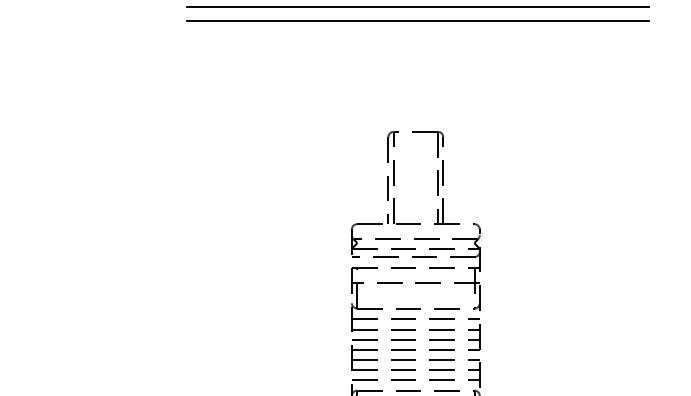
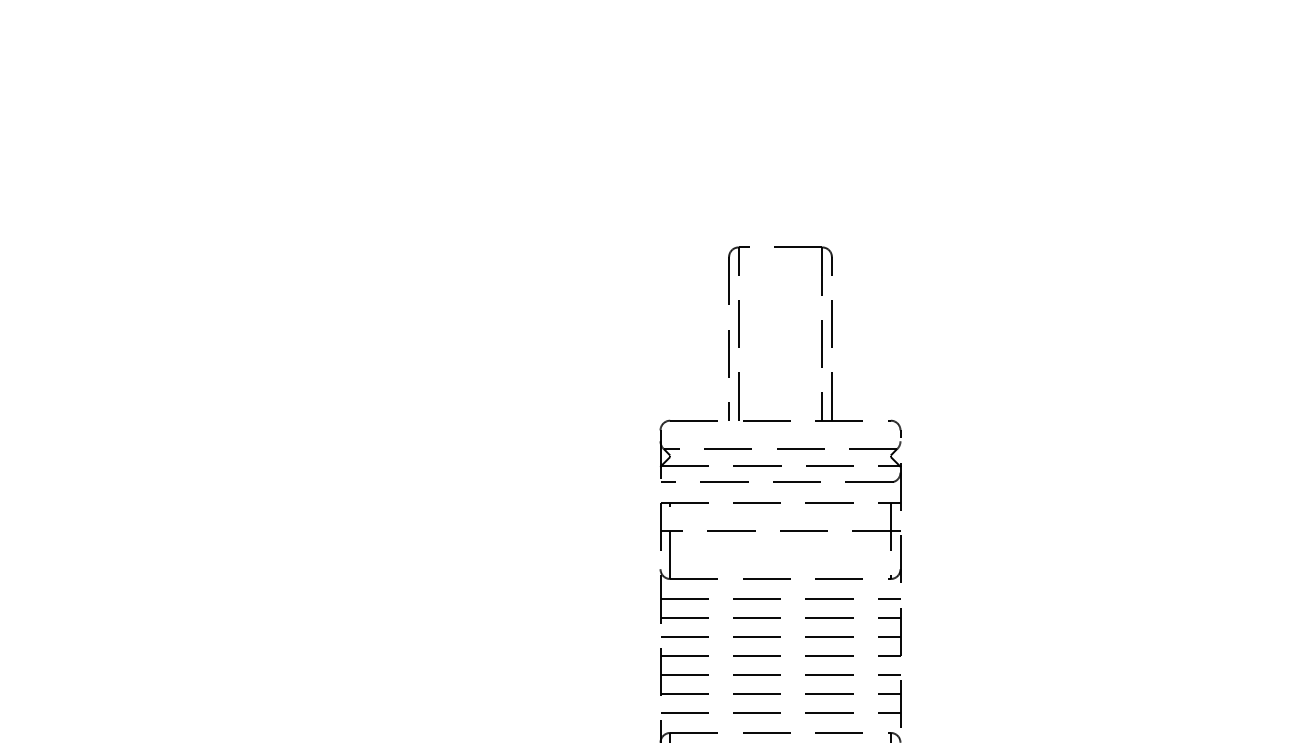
line: (417, 6) -> (783, 12), removed
line: (417, 21) -> (783, 40), removed

